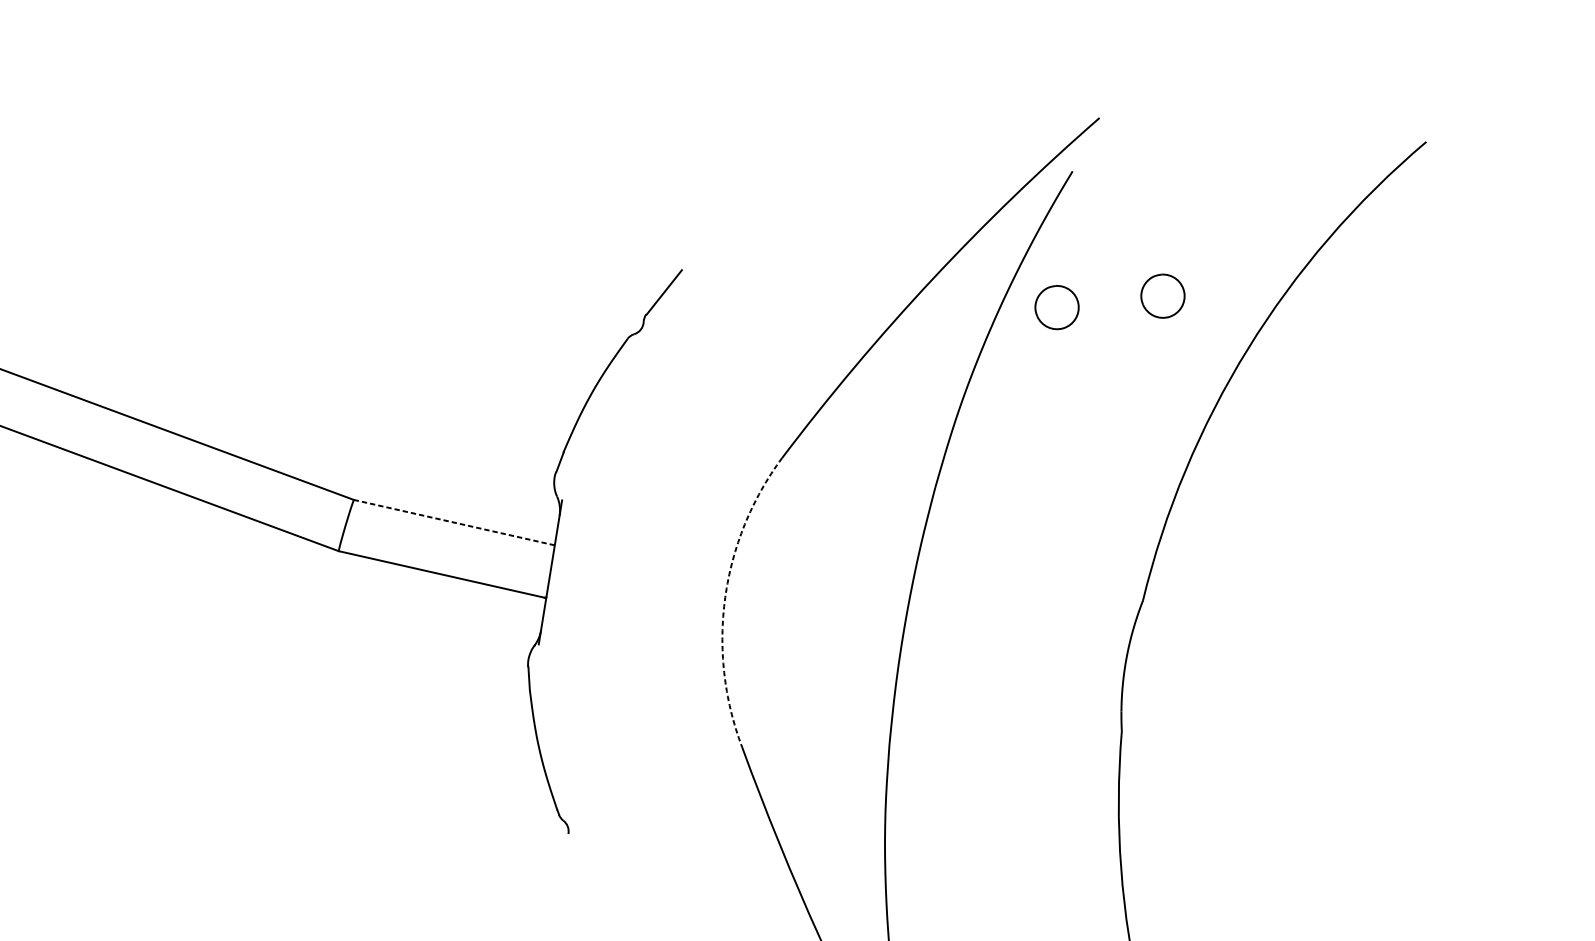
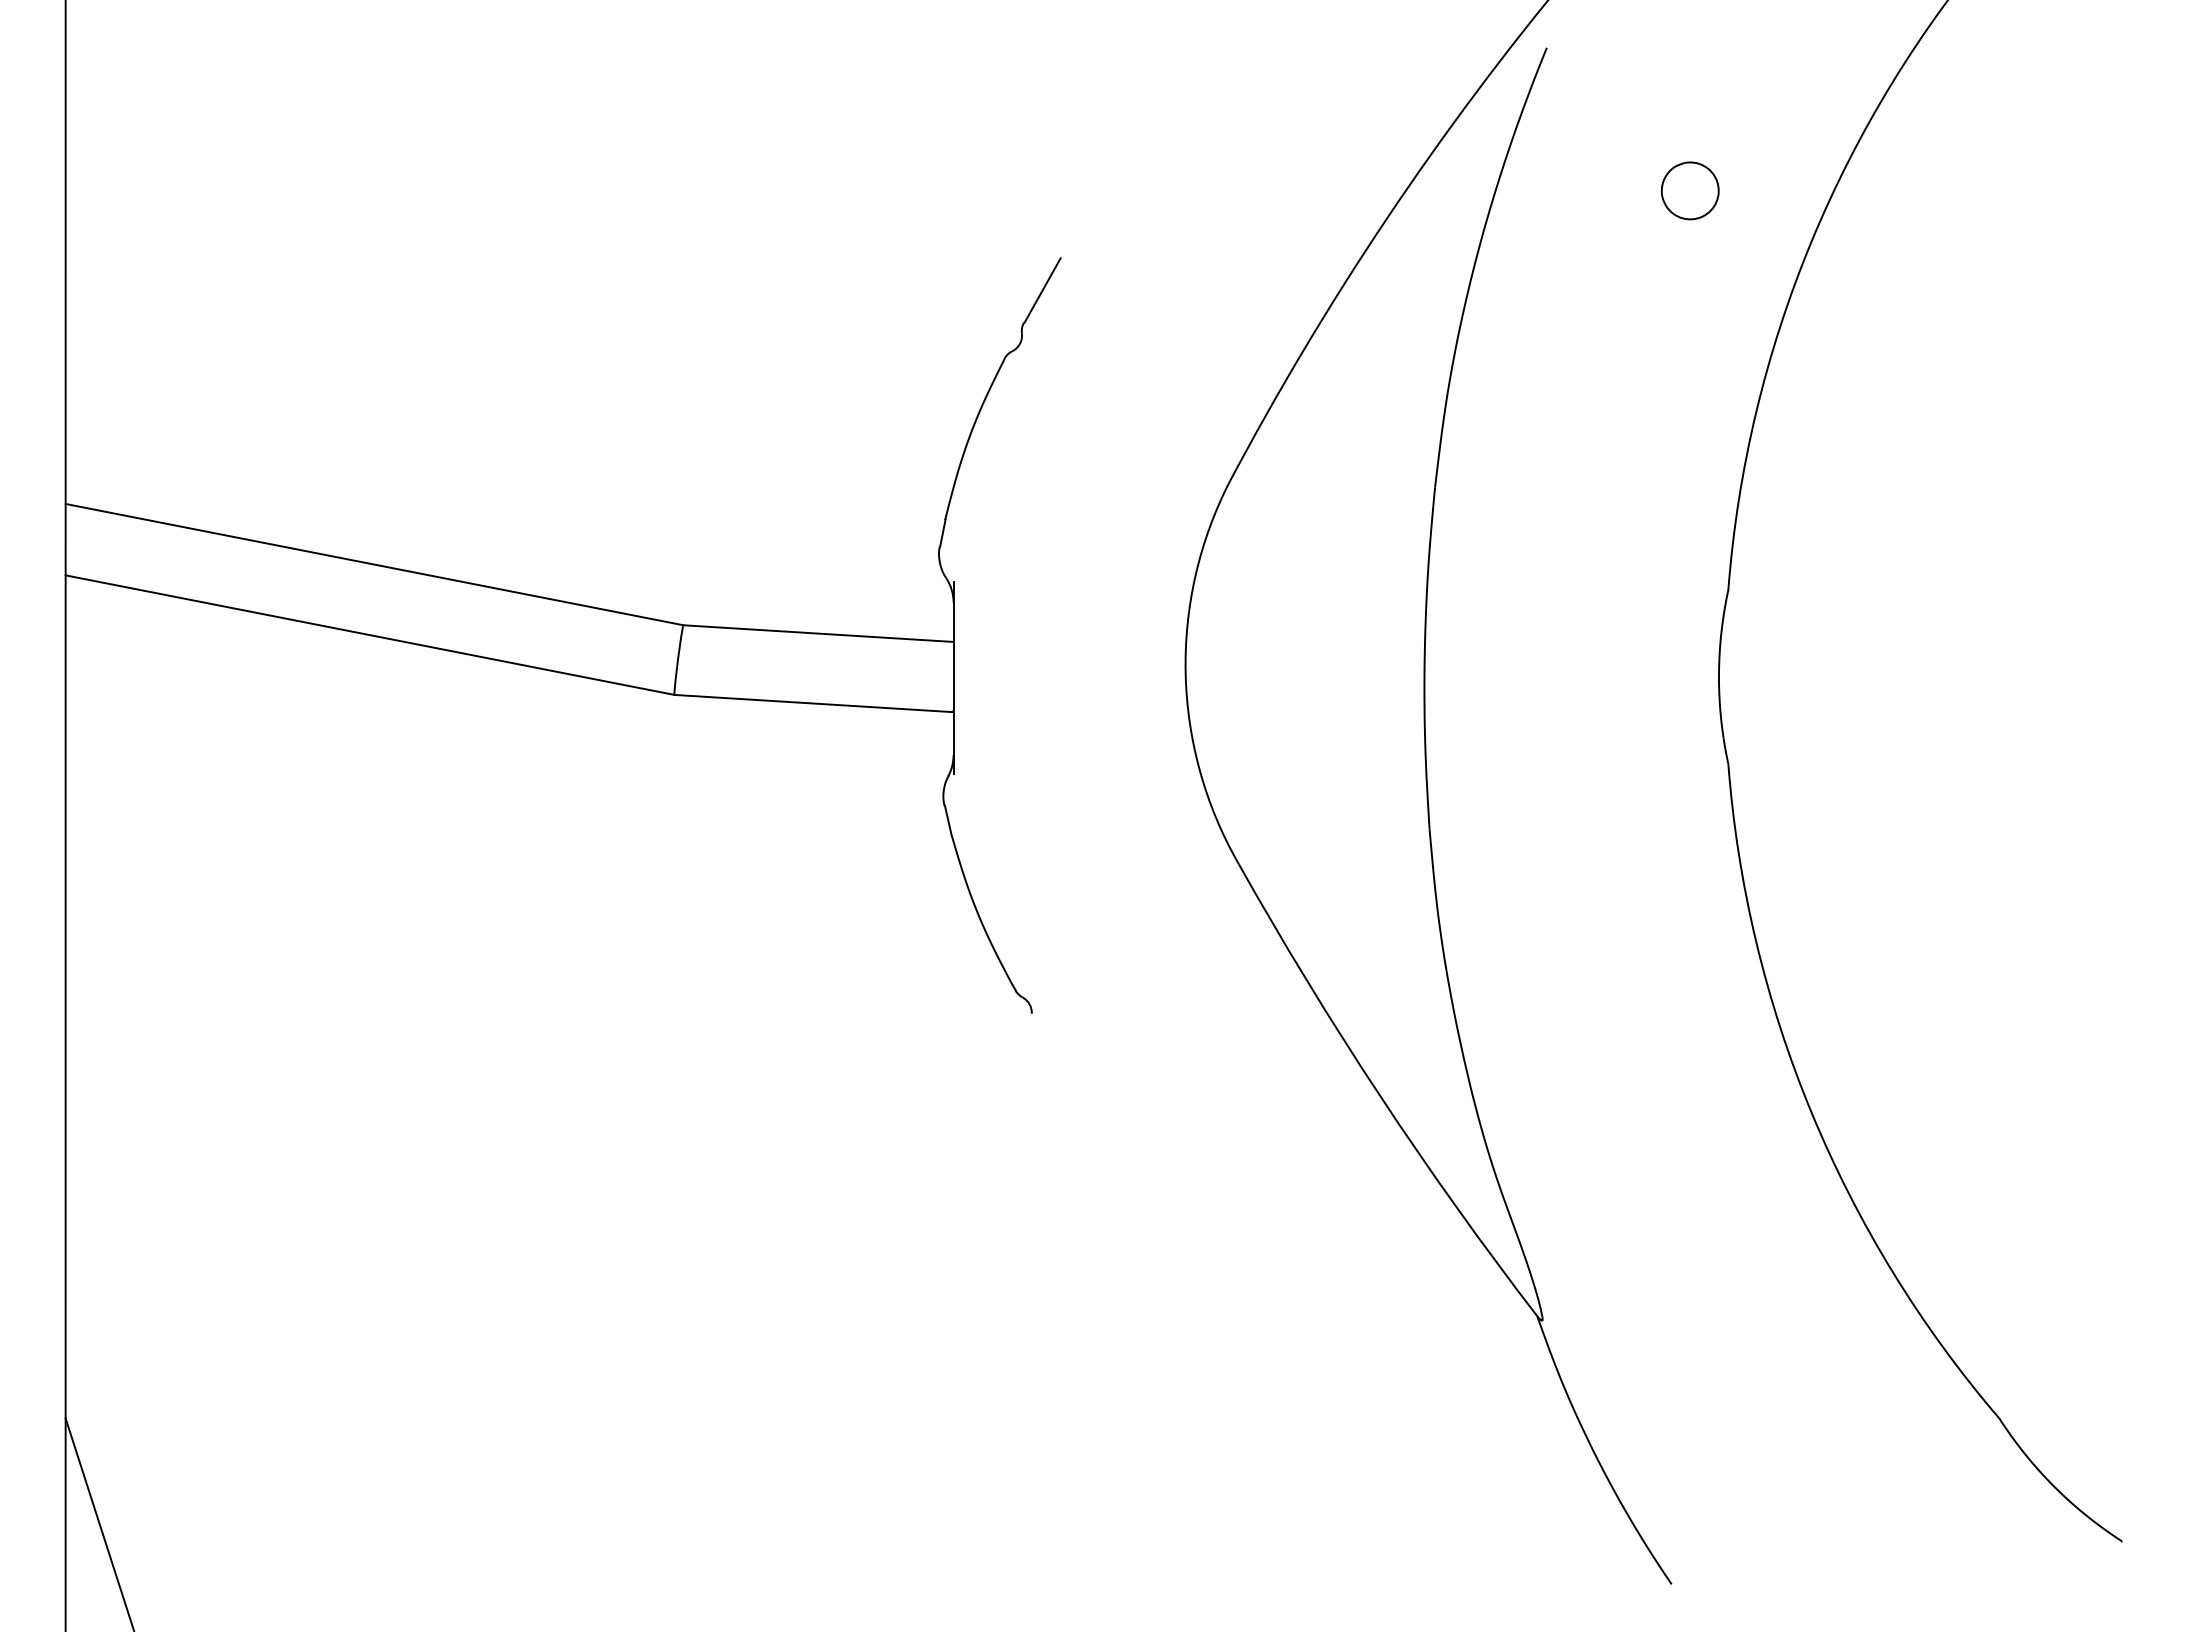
part: (1056, 307) -> (1554, 227), removed
line: (454, 522) -> (818, 633), dashed -> solid
arc: (725, 597) -> (1185, 673), dashed -> solid

